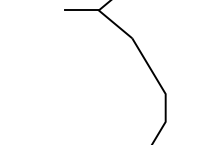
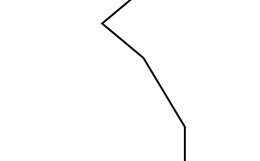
line: (81, 10) -> (80, 23), removed

